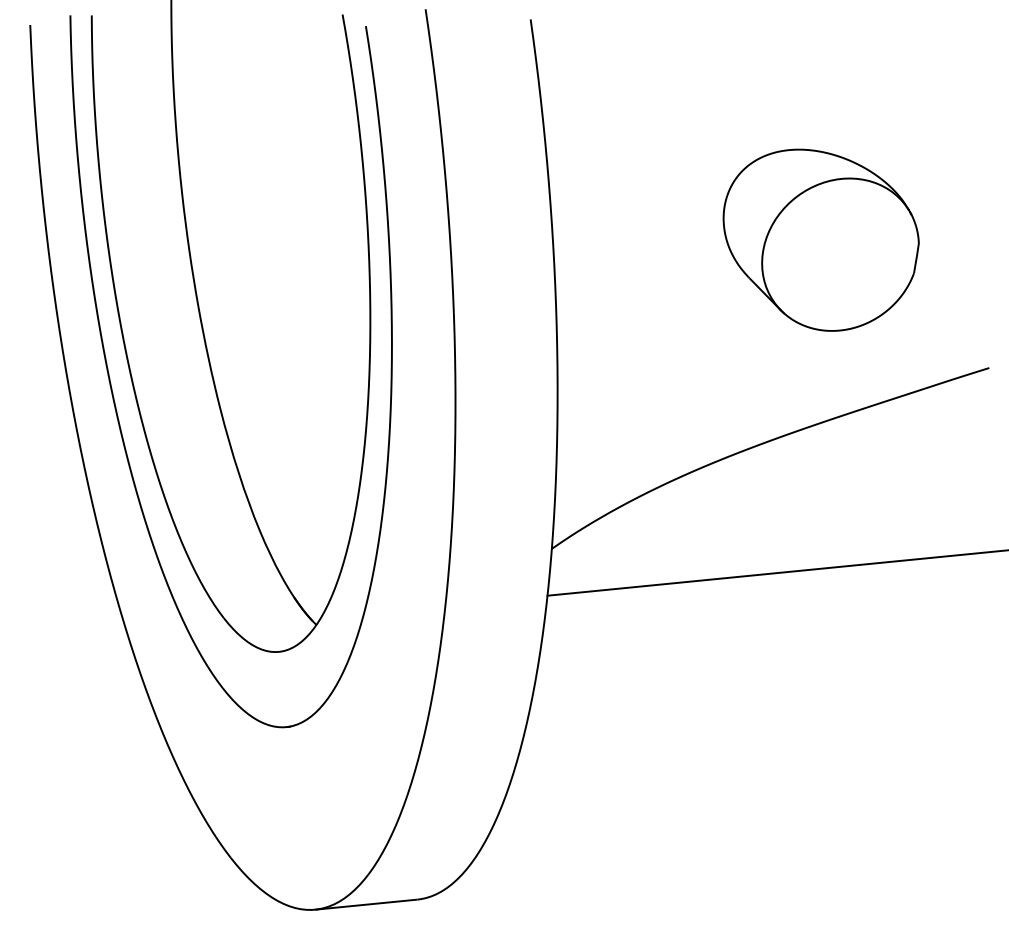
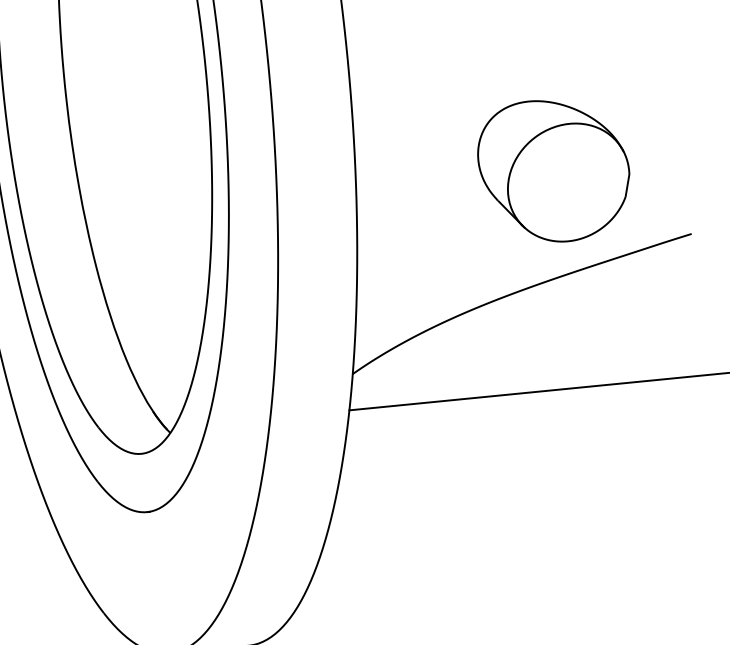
part: (820, 239) -> (553, 170), moved

